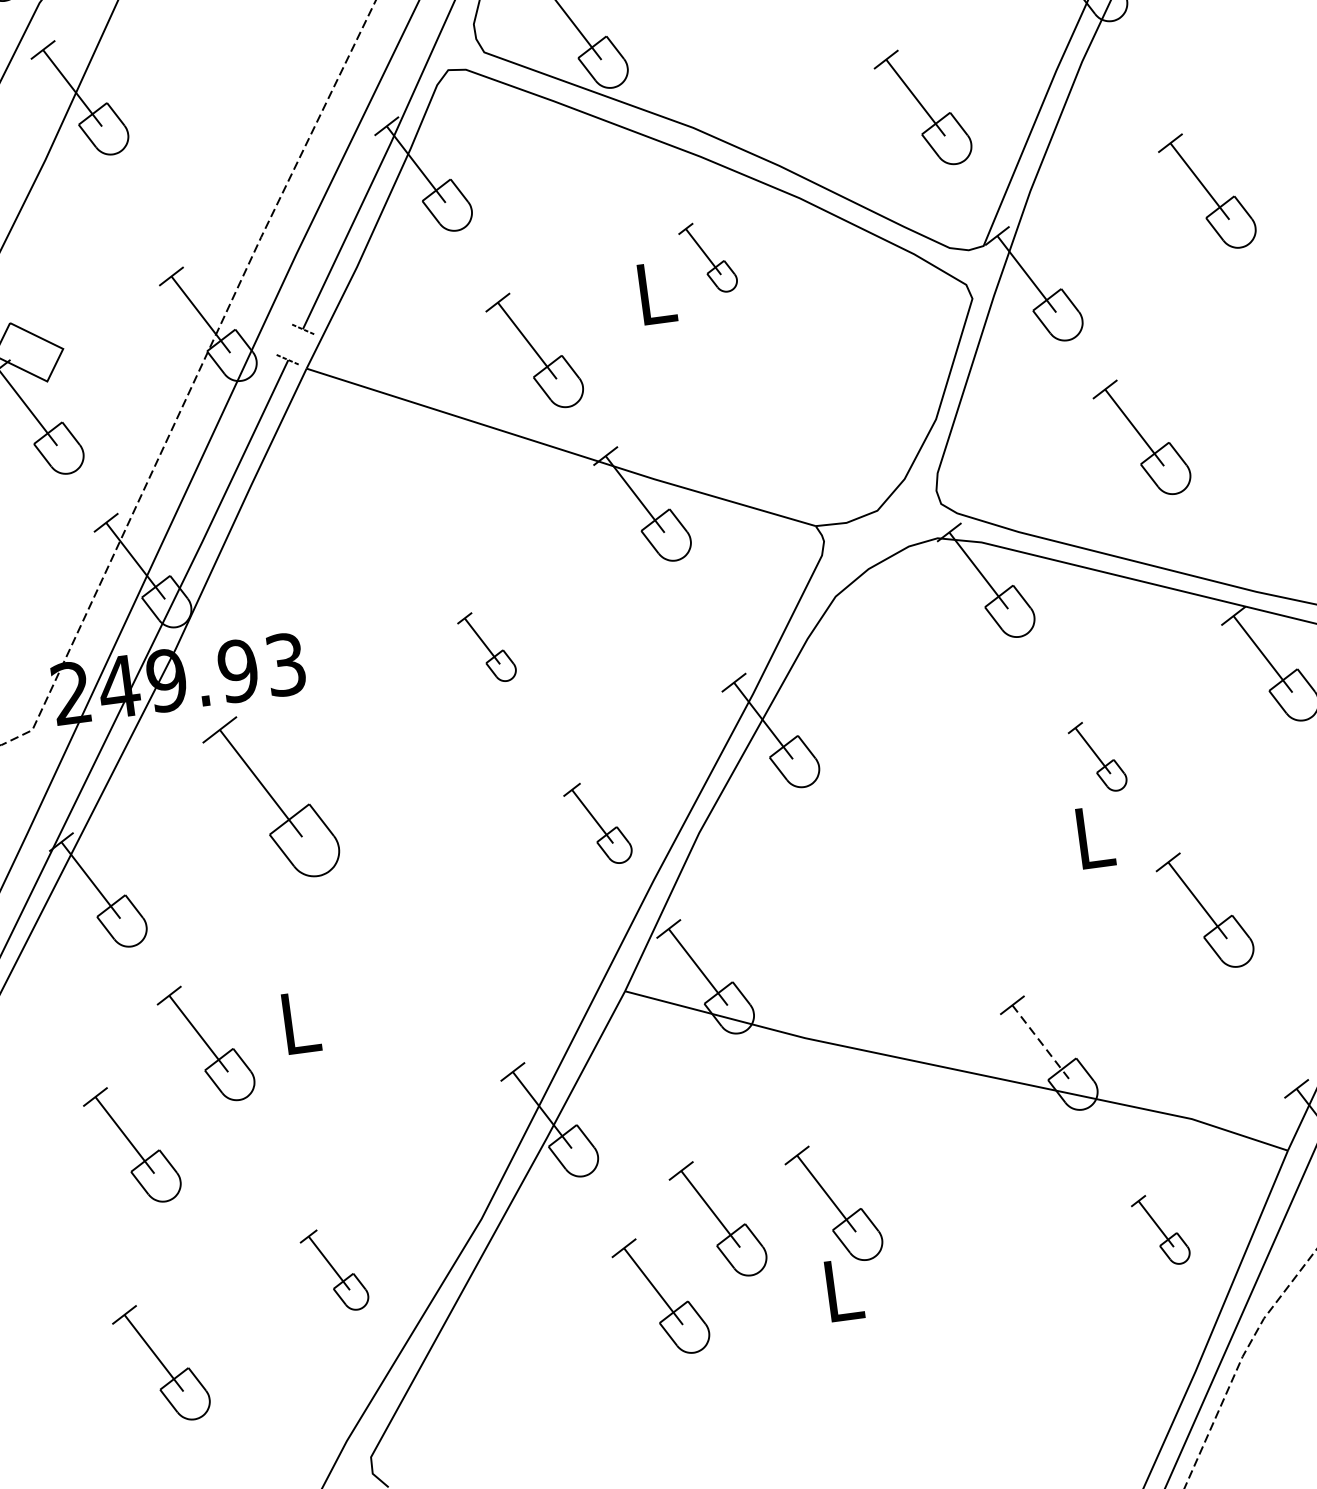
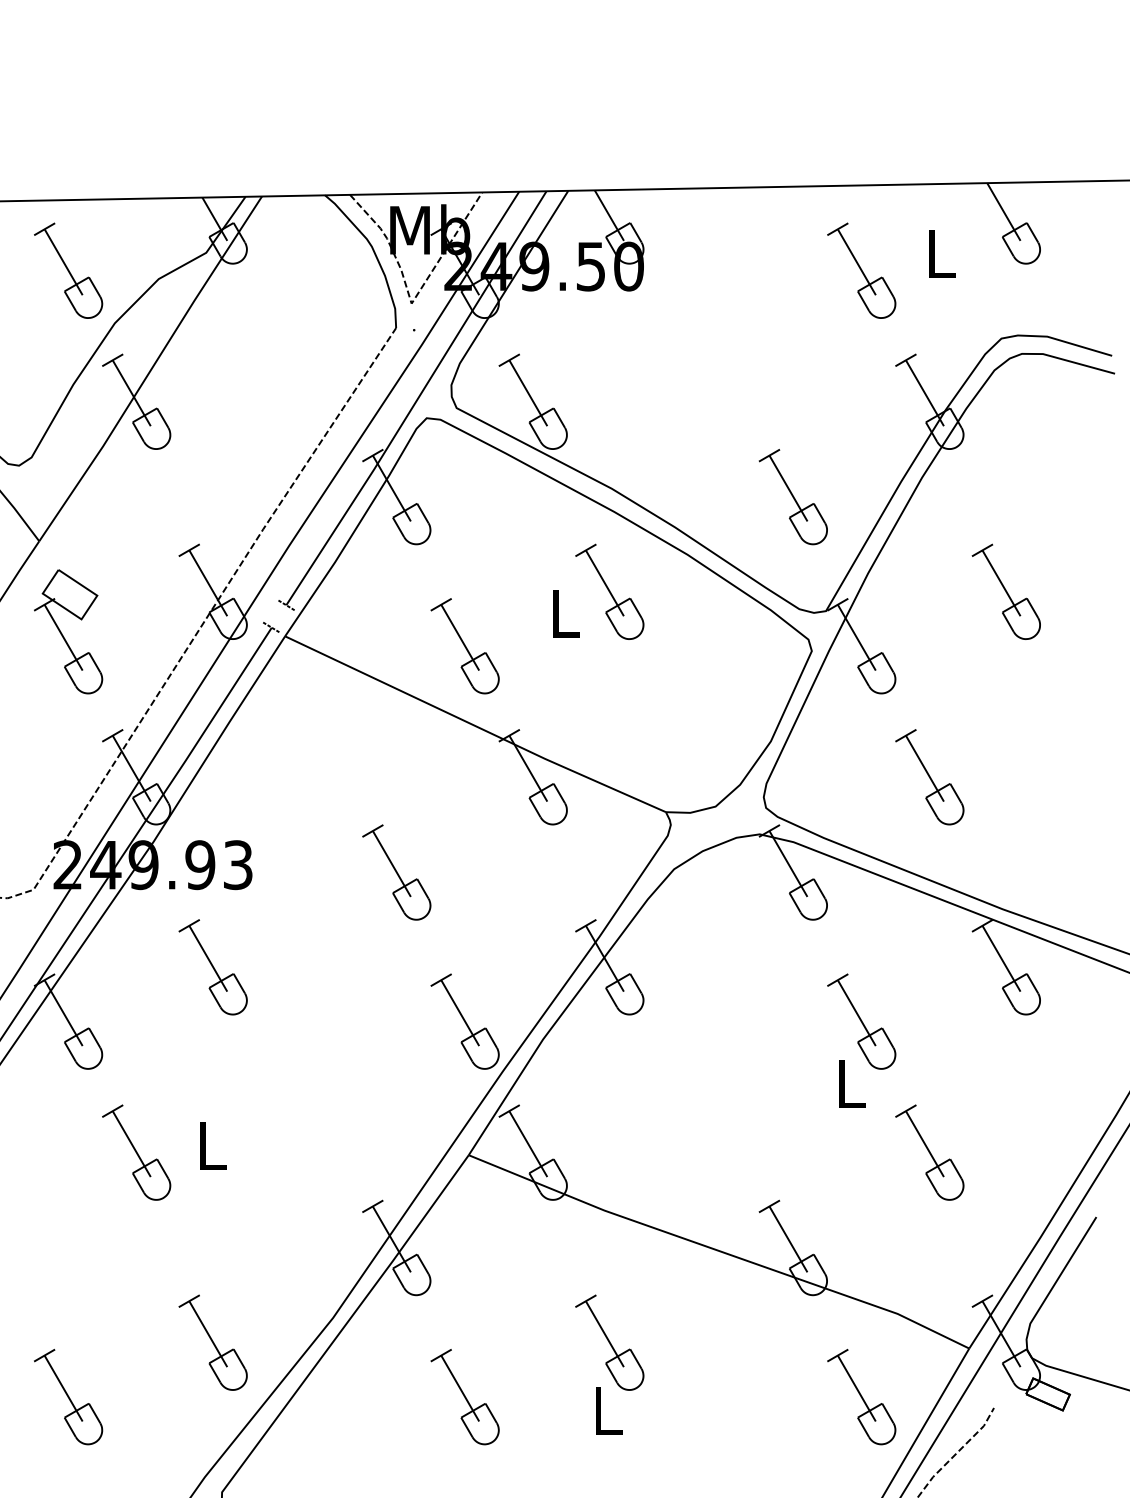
part: (707, 257) -> (609, 591), size x1.67
part: (486, 647) -> (396, 872), size x1.67
part: (1097, 756) -> (861, 1021), size x1.67
part: (270, 797) -> (212, 967), size x0.71
part: (597, 823) -> (464, 1021), size x1.43
line: (1041, 1043) -> (788, 1239), dashed -> solid
part: (132, 1145) -> (68, 1224), removed
part: (717, 1218) -> (517, 1342), removed
part: (1160, 1230) -> (861, 1397), size x1.67
part: (333, 1270) -> (212, 1342), size x1.43

